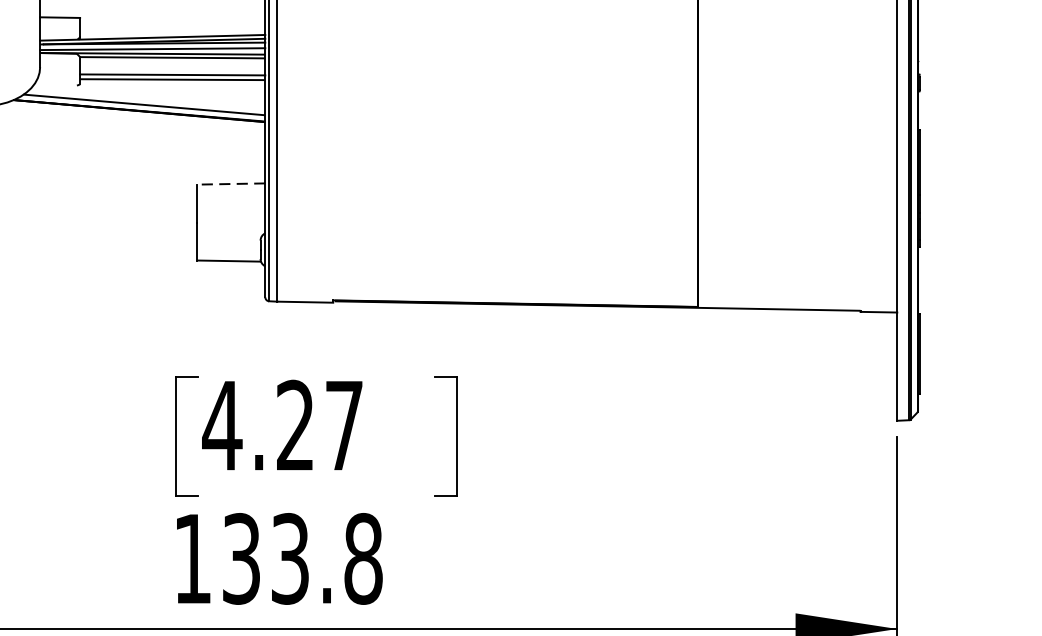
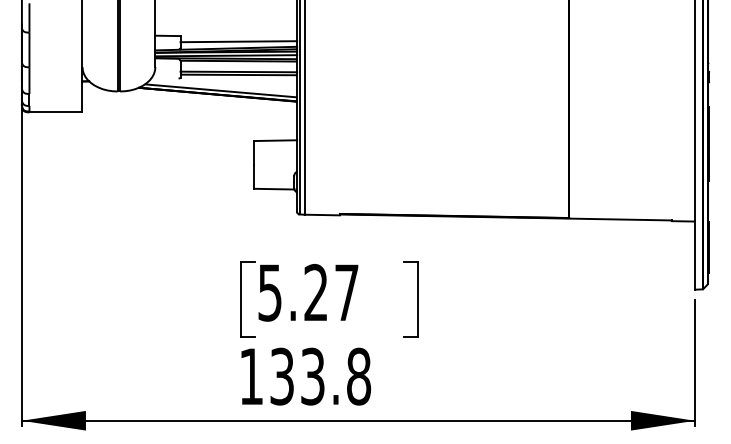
line: (172, 26) -> (238, 41), added
line: (230, 183) -> (275, 140), dashed -> solid
text: (221, 425) -> (269, 292), 4.27 -> 5.27

